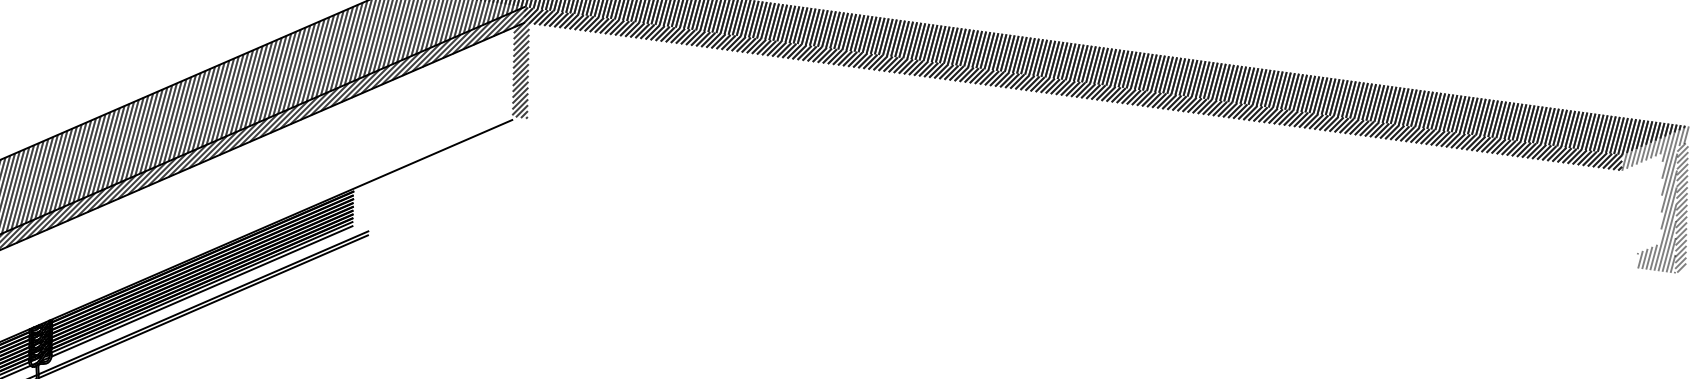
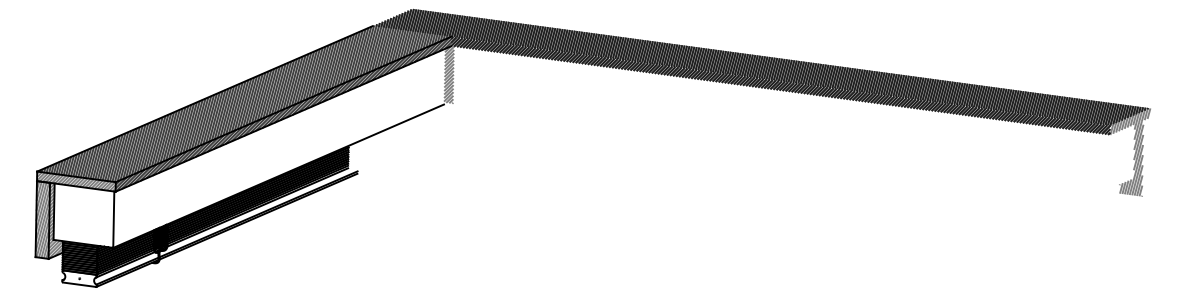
hatch: (521, 69) -> (449, 74), removed
hatch: (1682, 208) -> (1146, 157), removed

